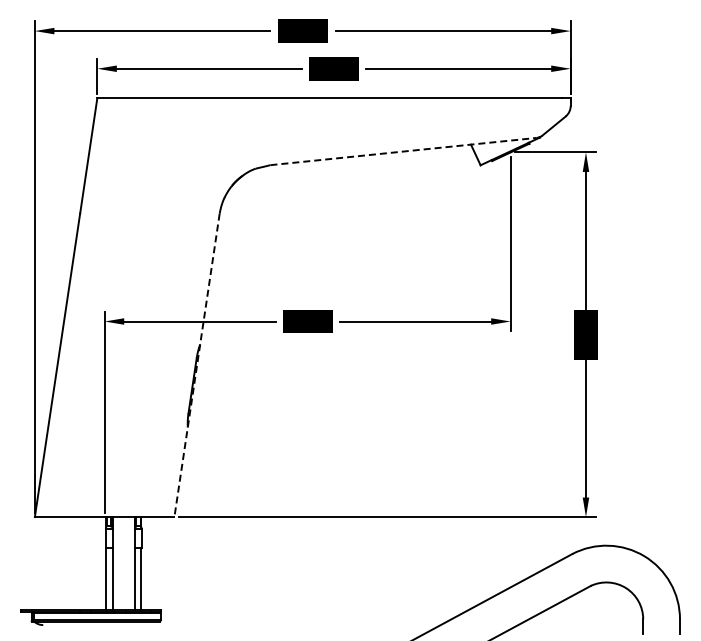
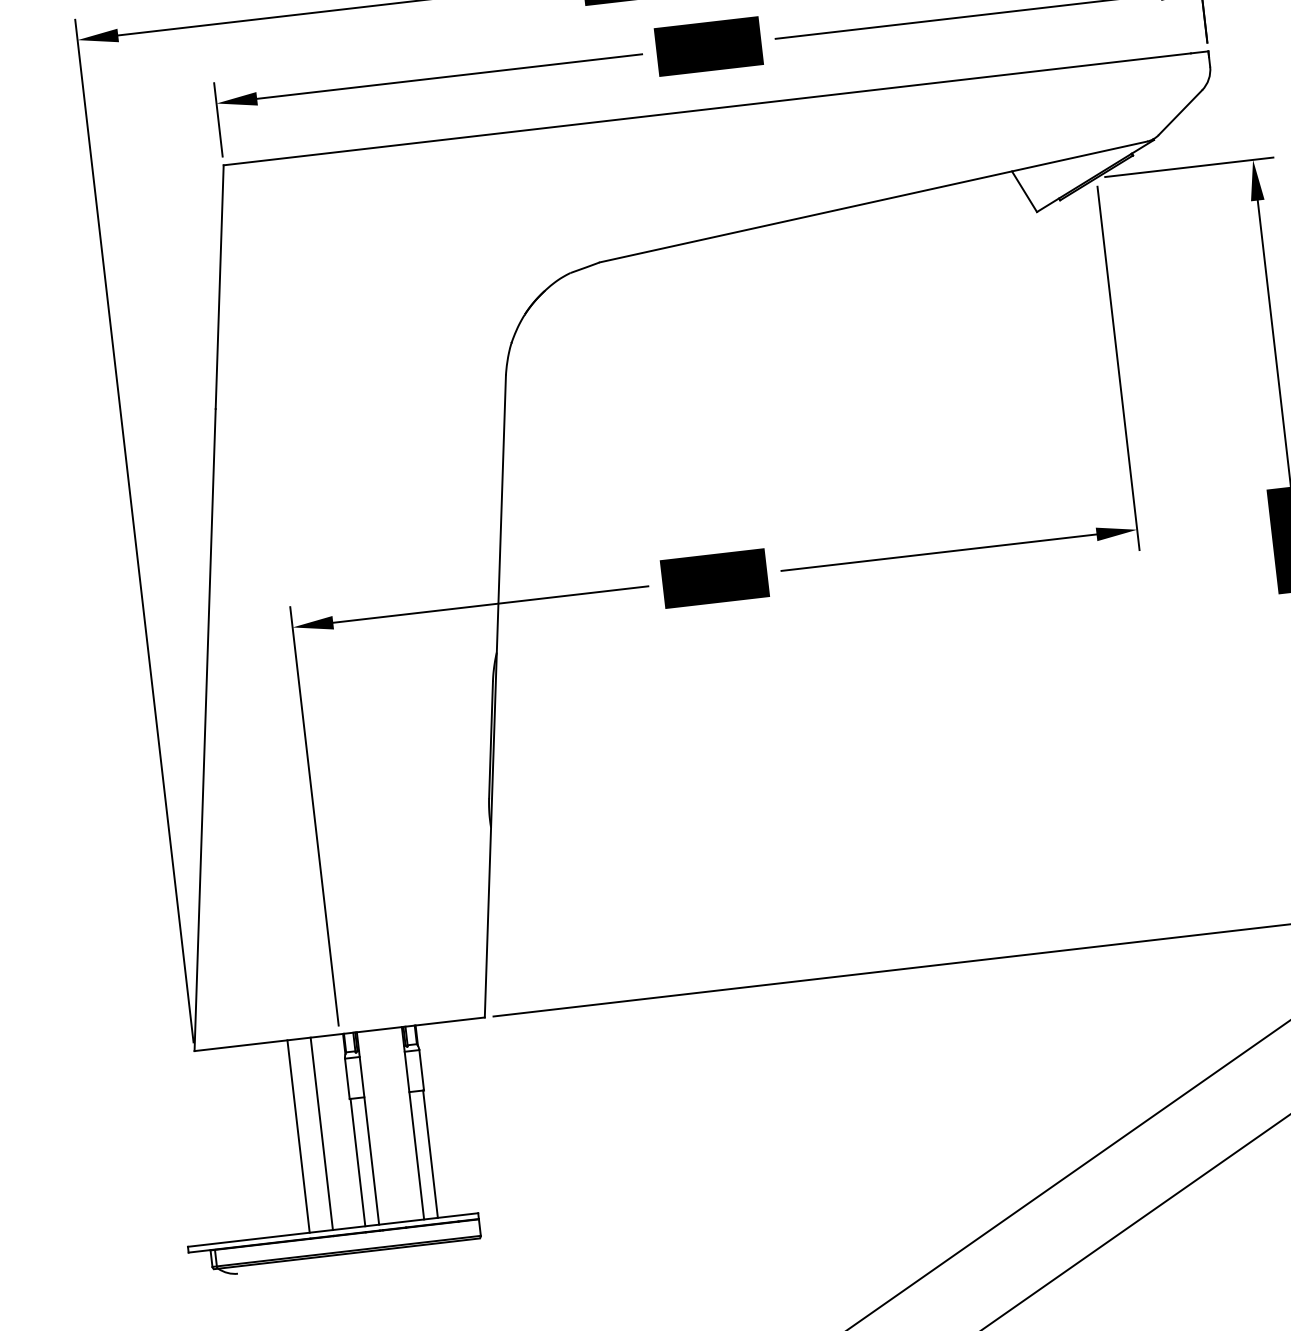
line: (403, 151) -> (873, 201), dashed -> solid
line: (196, 365) -> (494, 696), dashed -> solid
line: (79, 563) -> (298, 1136), added
line: (90, 563) -> (321, 1134), added

